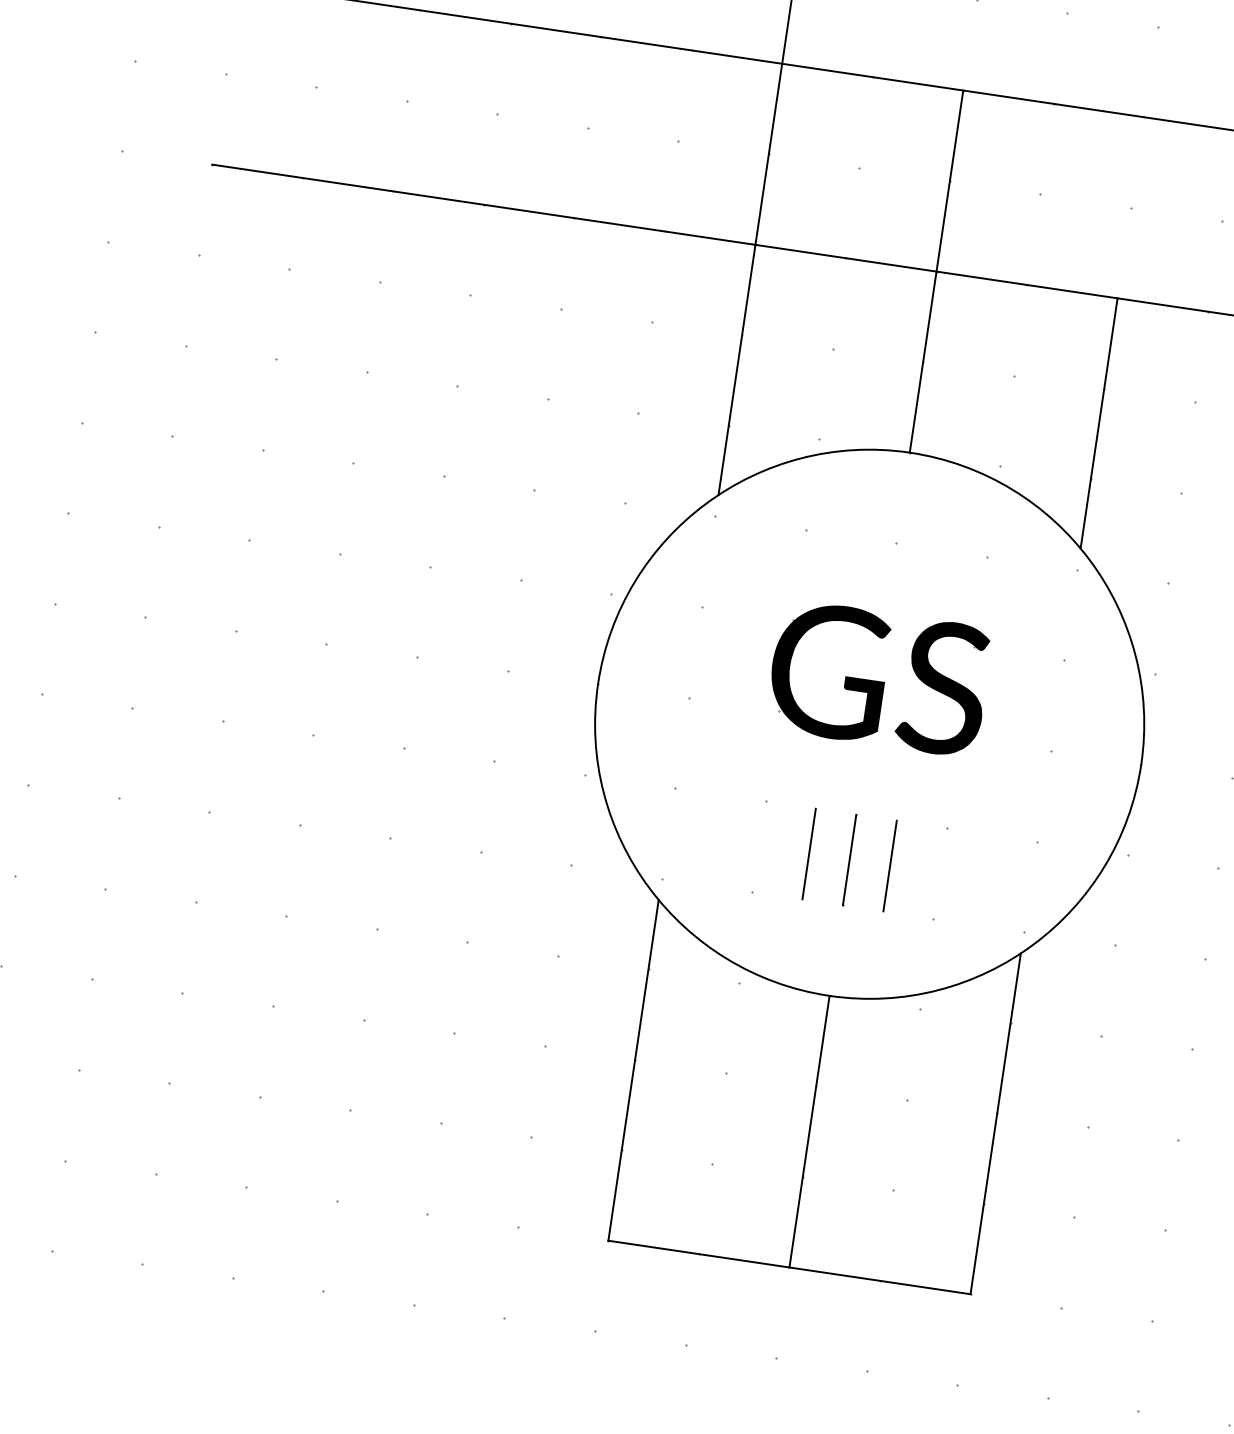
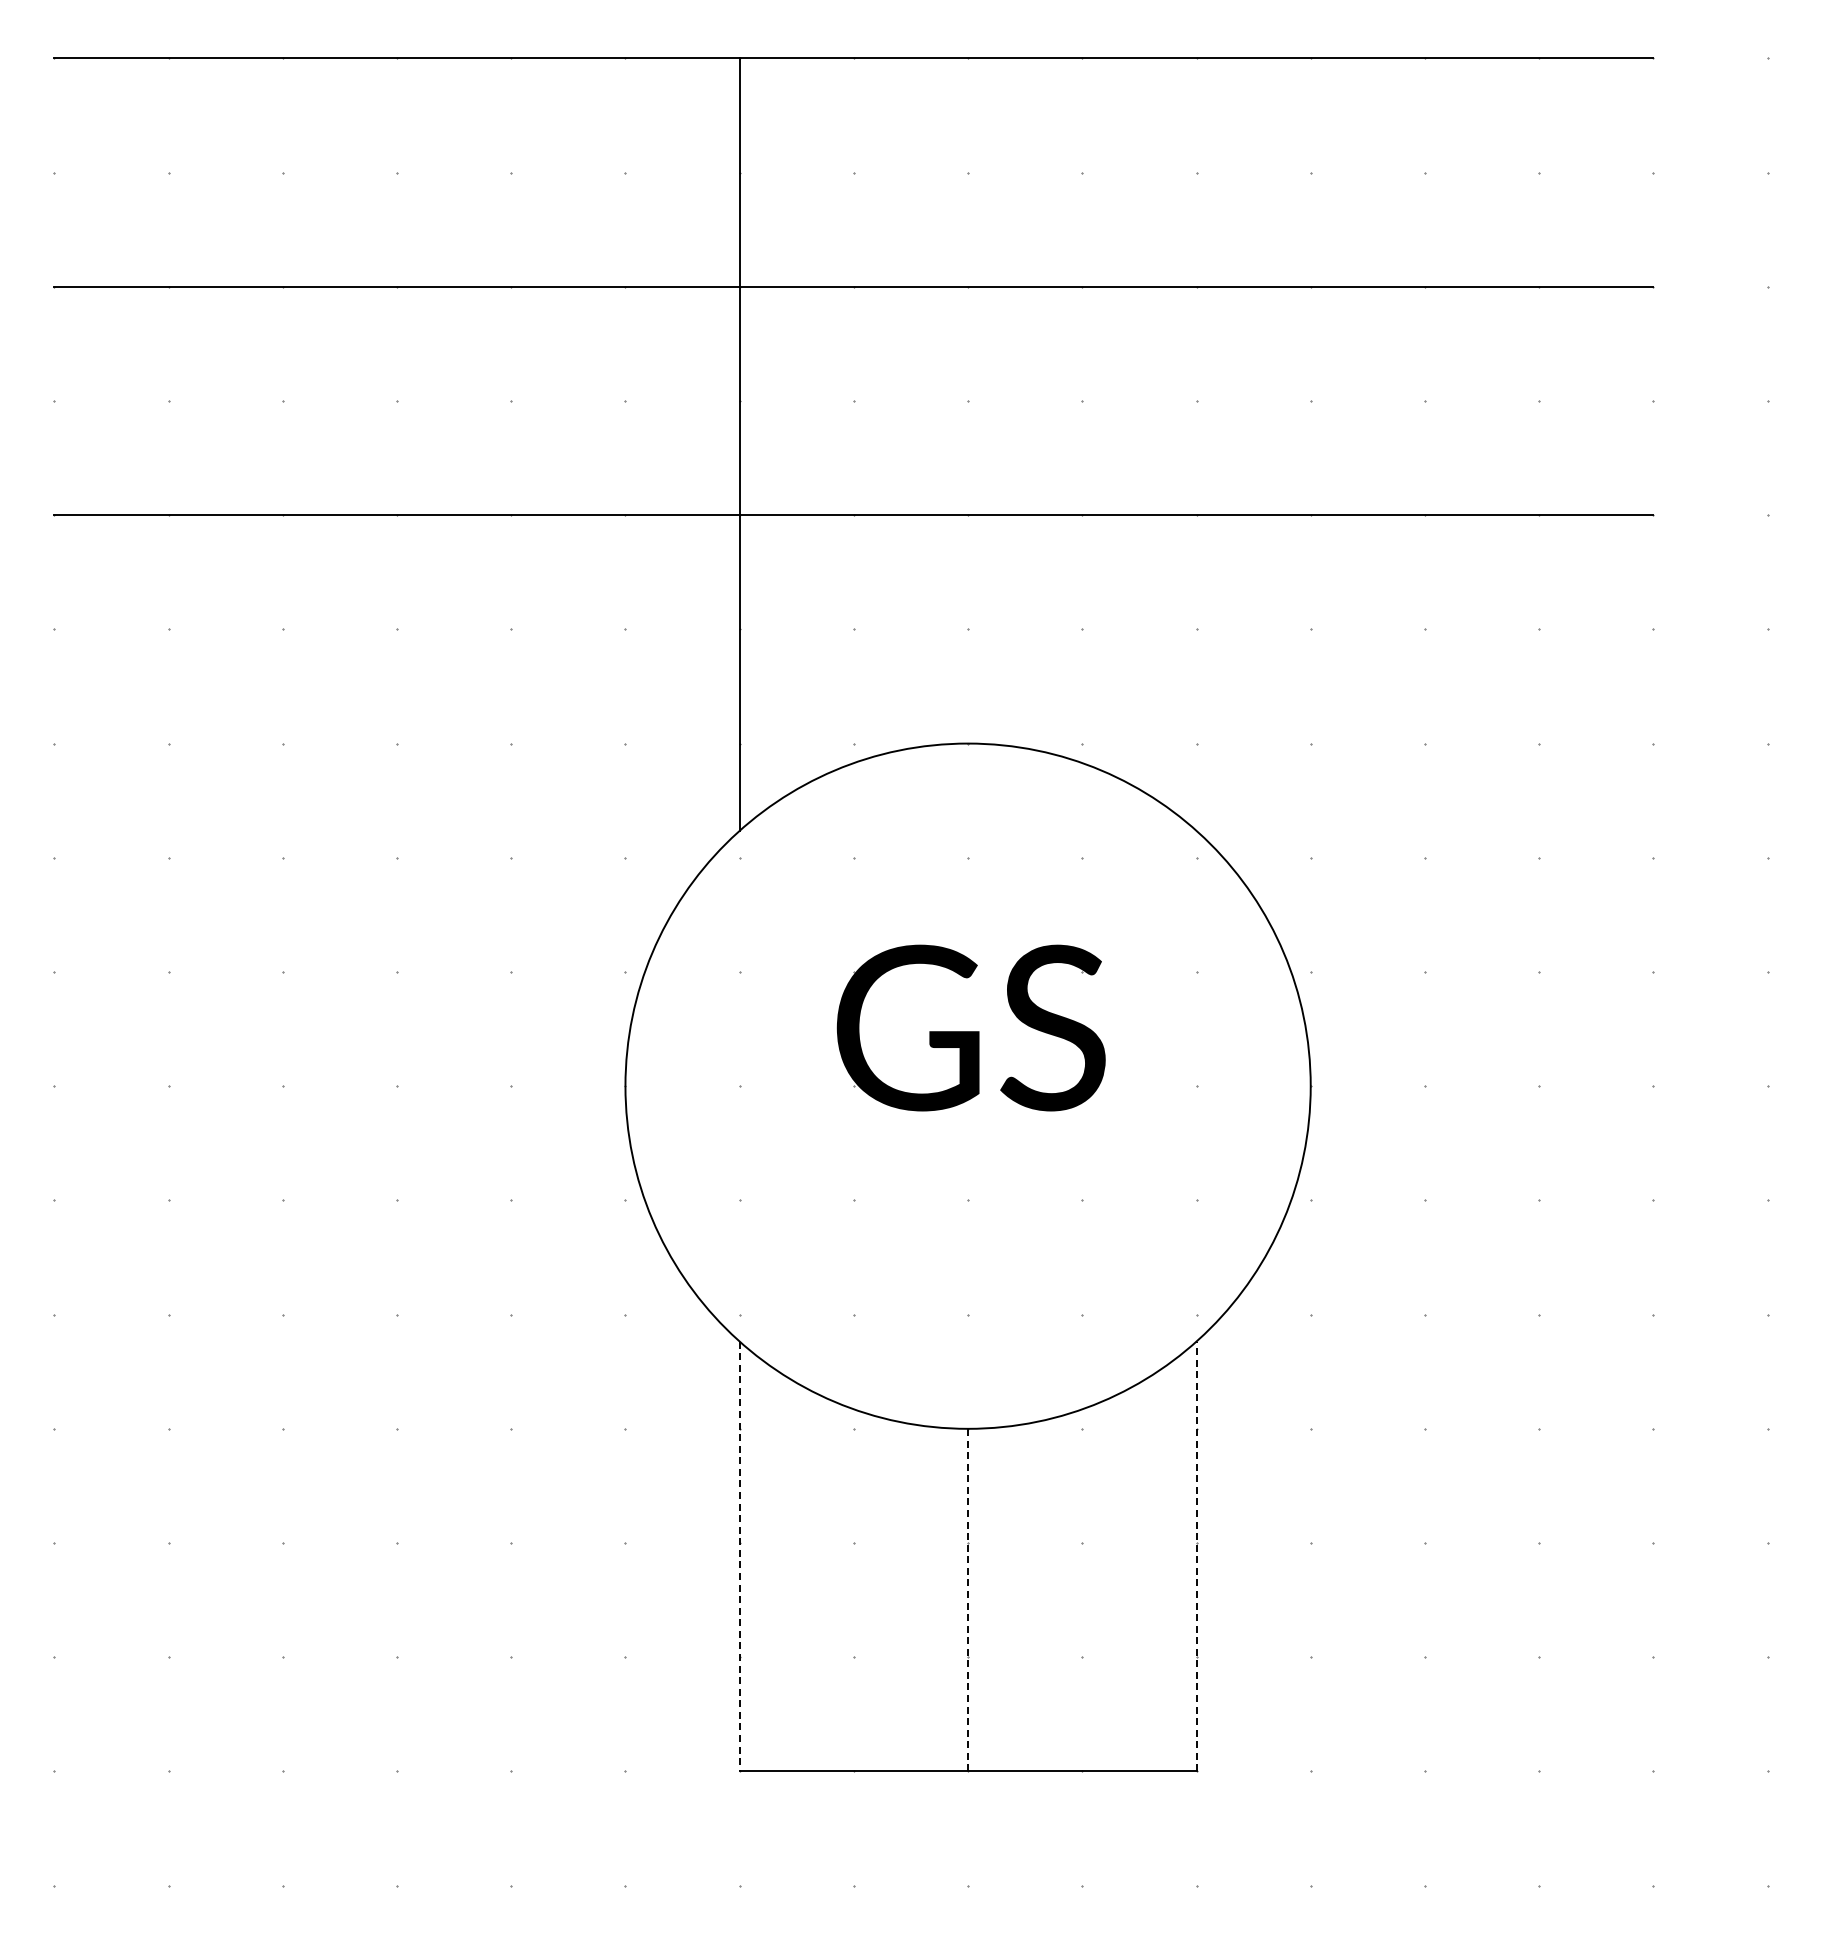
line: (936, 271) -> (968, 514), removed
line: (1099, 423) -> (1196, 672), removed
line: (809, 854) -> (917, 1257), removed
line: (849, 860) -> (968, 1257), removed
line: (890, 866) -> (1019, 1257), removed
line: (633, 1070) -> (739, 1556), solid -> dashed
line: (995, 1123) -> (1196, 1556), solid -> dashed
line: (809, 1131) -> (968, 1599), solid -> dashed

